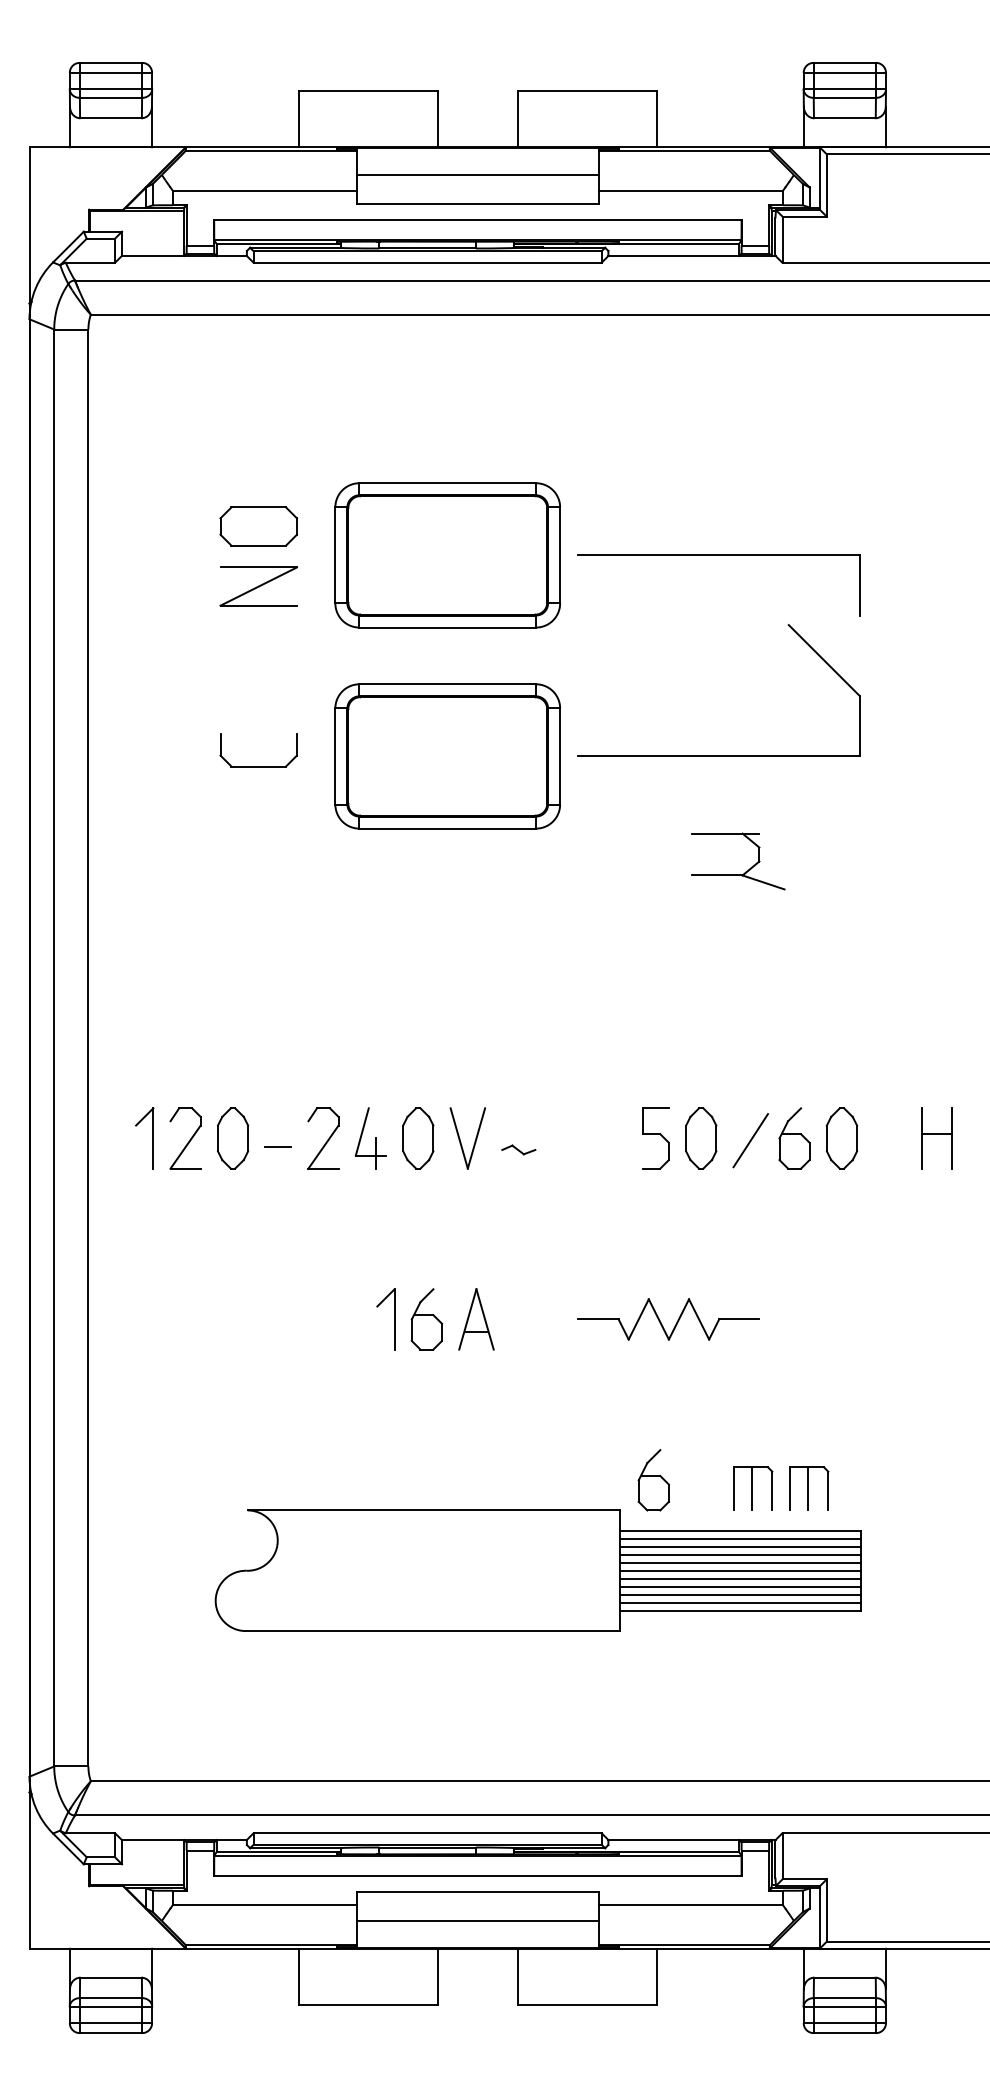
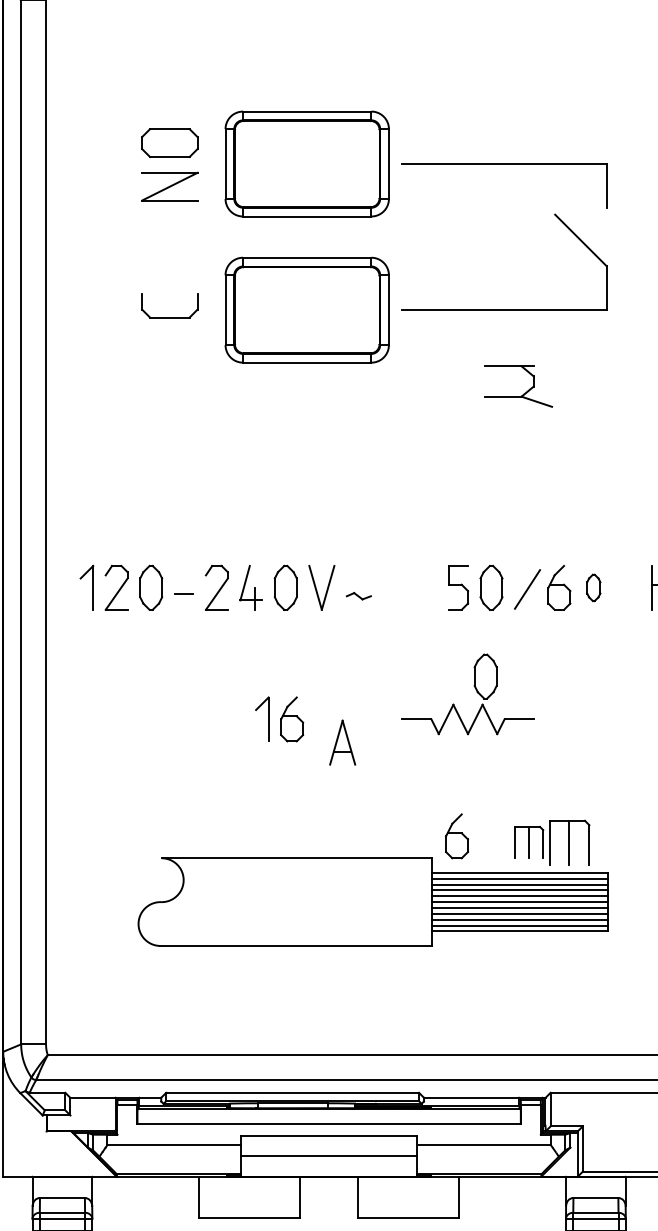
part: (841, 1138) -> (593, 587), size x0.6
part: (693, 1260) -> (485, 676), added
part: (476, 1319) -> (342, 742), moved
part: (809, 1488) -> (570, 842), size x1.4

